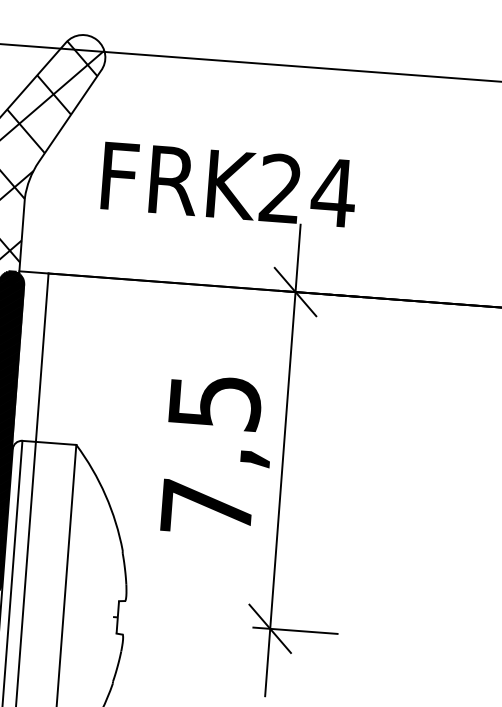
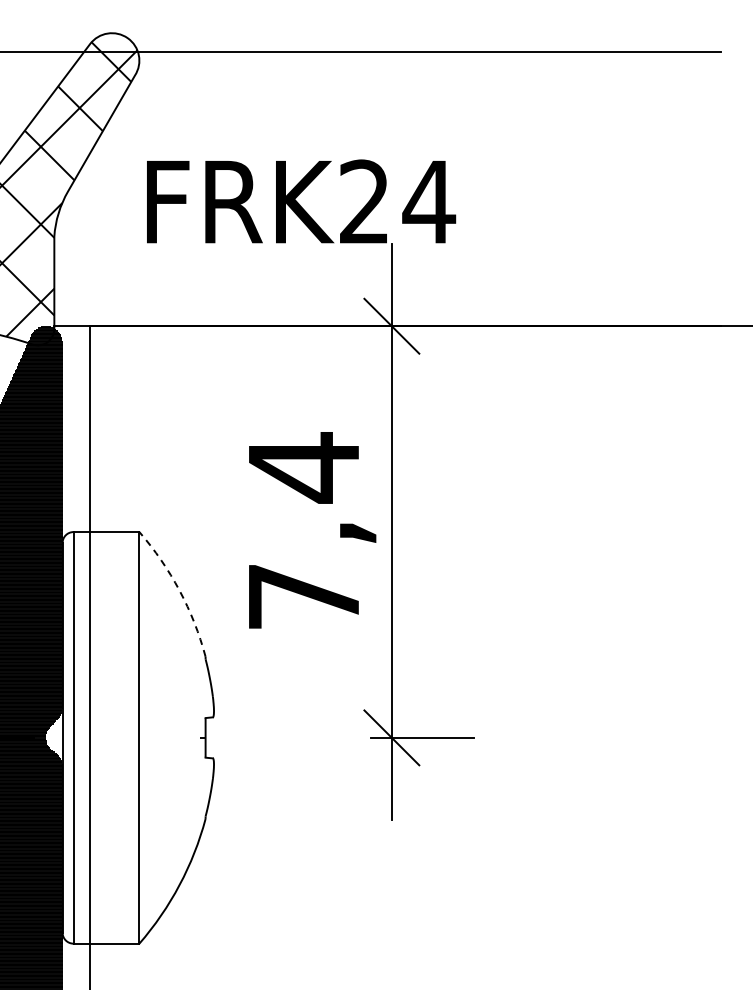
text: (215, 402) -> (304, 467), 7,5 -> 7,4
arc: (105, 495) -> (179, 590), solid -> dashed

